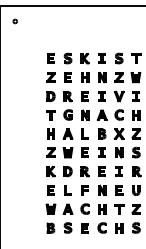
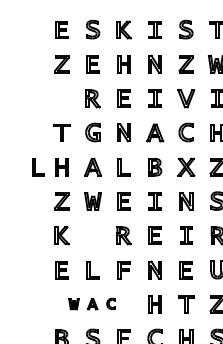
part: (50, 96) -> (61, 98), removed
part: (37, 133) -> (37, 166), added
part: (67, 171) -> (92, 235), removed
part: (67, 208) -> (92, 302), size x0.6

